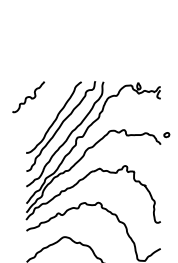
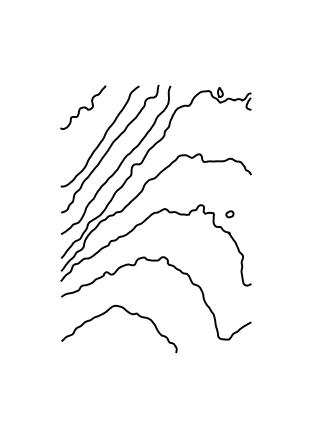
curve: (28, 97) -> (83, 107), moved
part: (166, 135) -> (229, 214), moved

